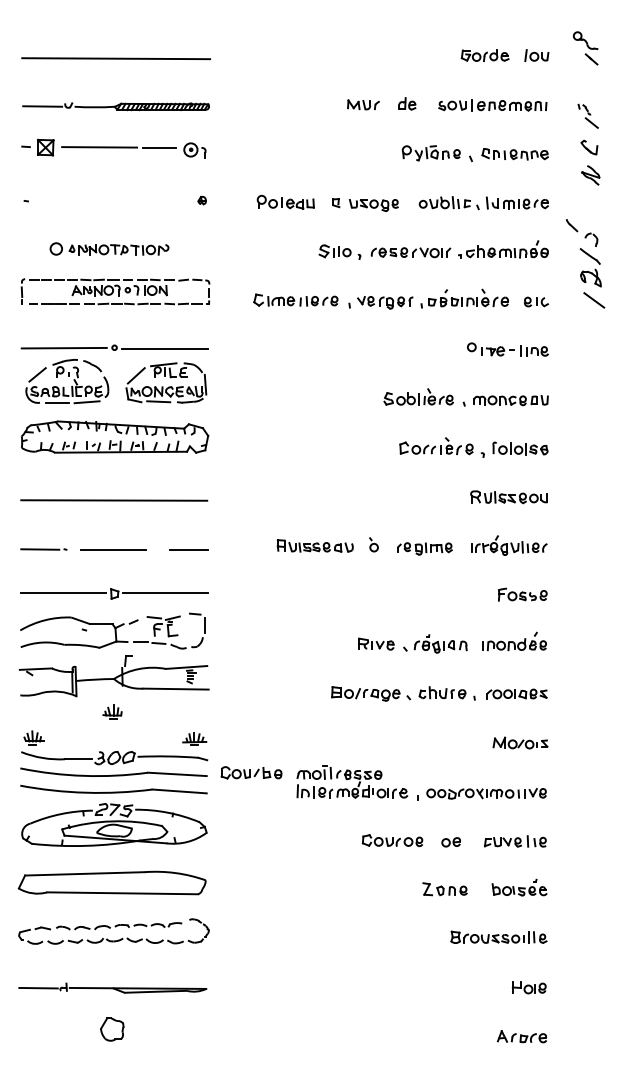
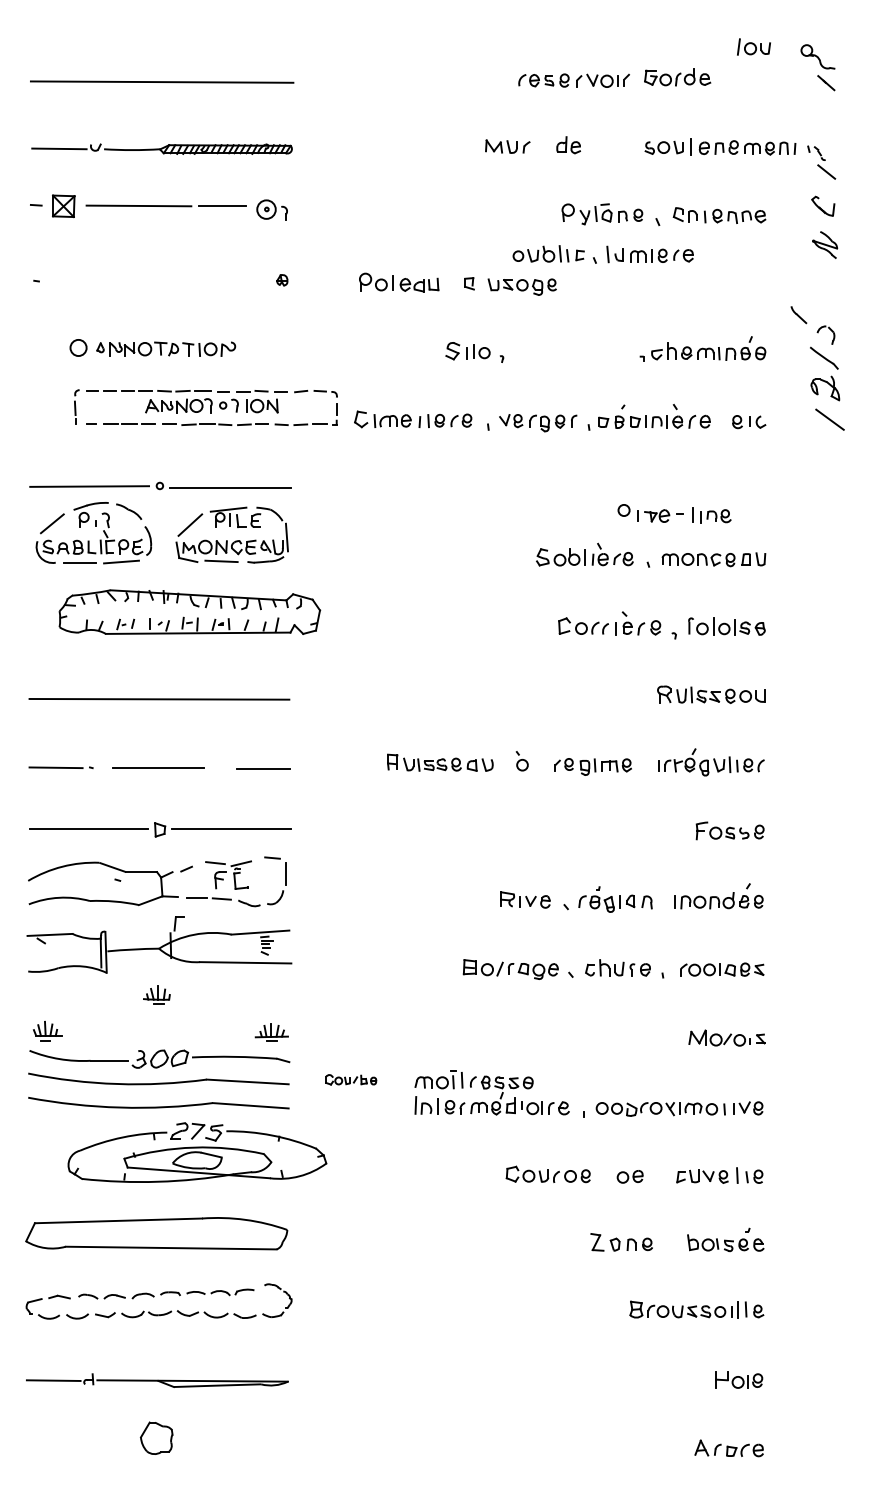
part: (536, 55) -> (753, 46), moved
part: (492, 105) -> (719, 147), moved
part: (483, 203) -> (602, 255), moved
part: (410, 252) -> (573, 80), moved
part: (115, 291) -> (205, 407), moved
part: (507, 349) -> (673, 513), moved
part: (115, 436) -> (190, 611), moved
part: (251, 772) -> (351, 1079), size x0.6
part: (114, 824) -> (197, 1151), moved

